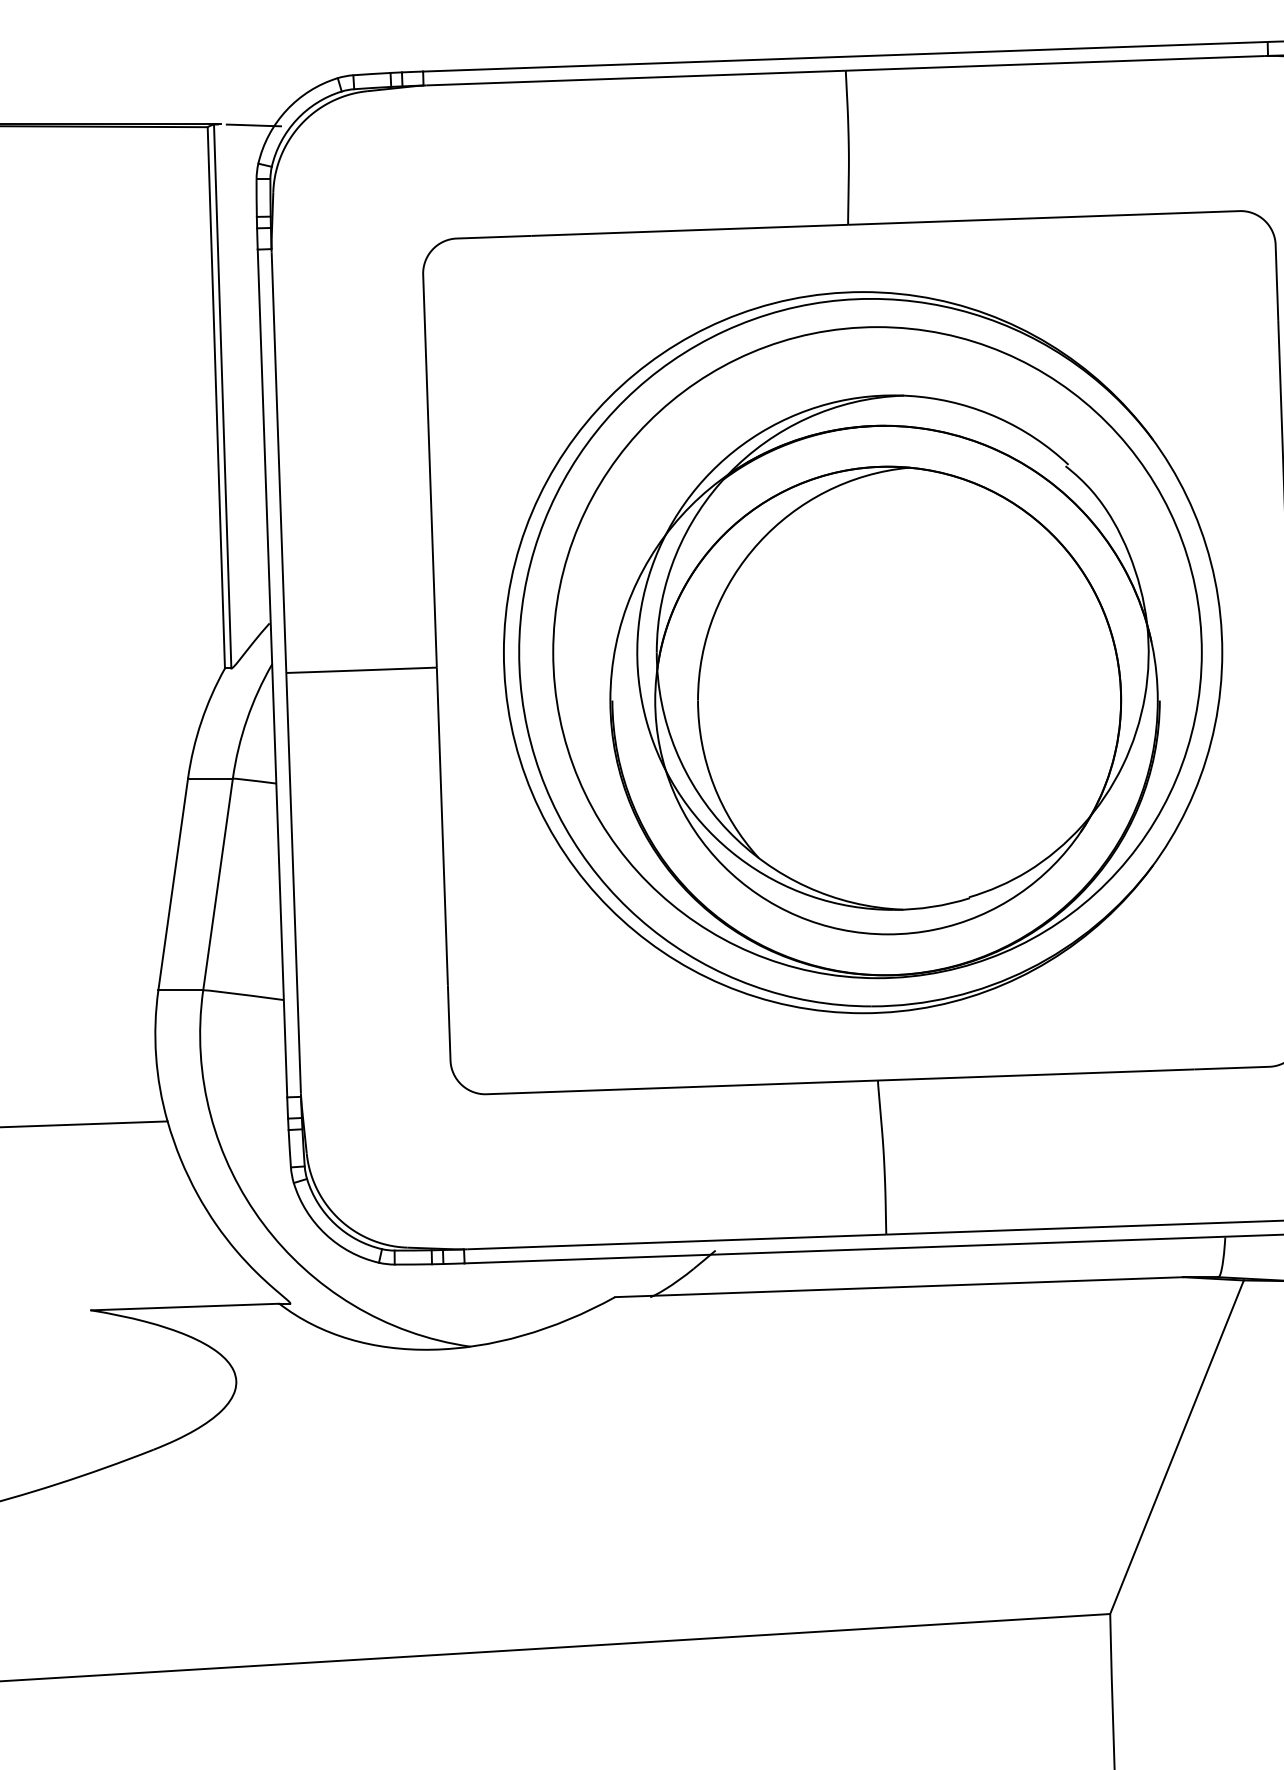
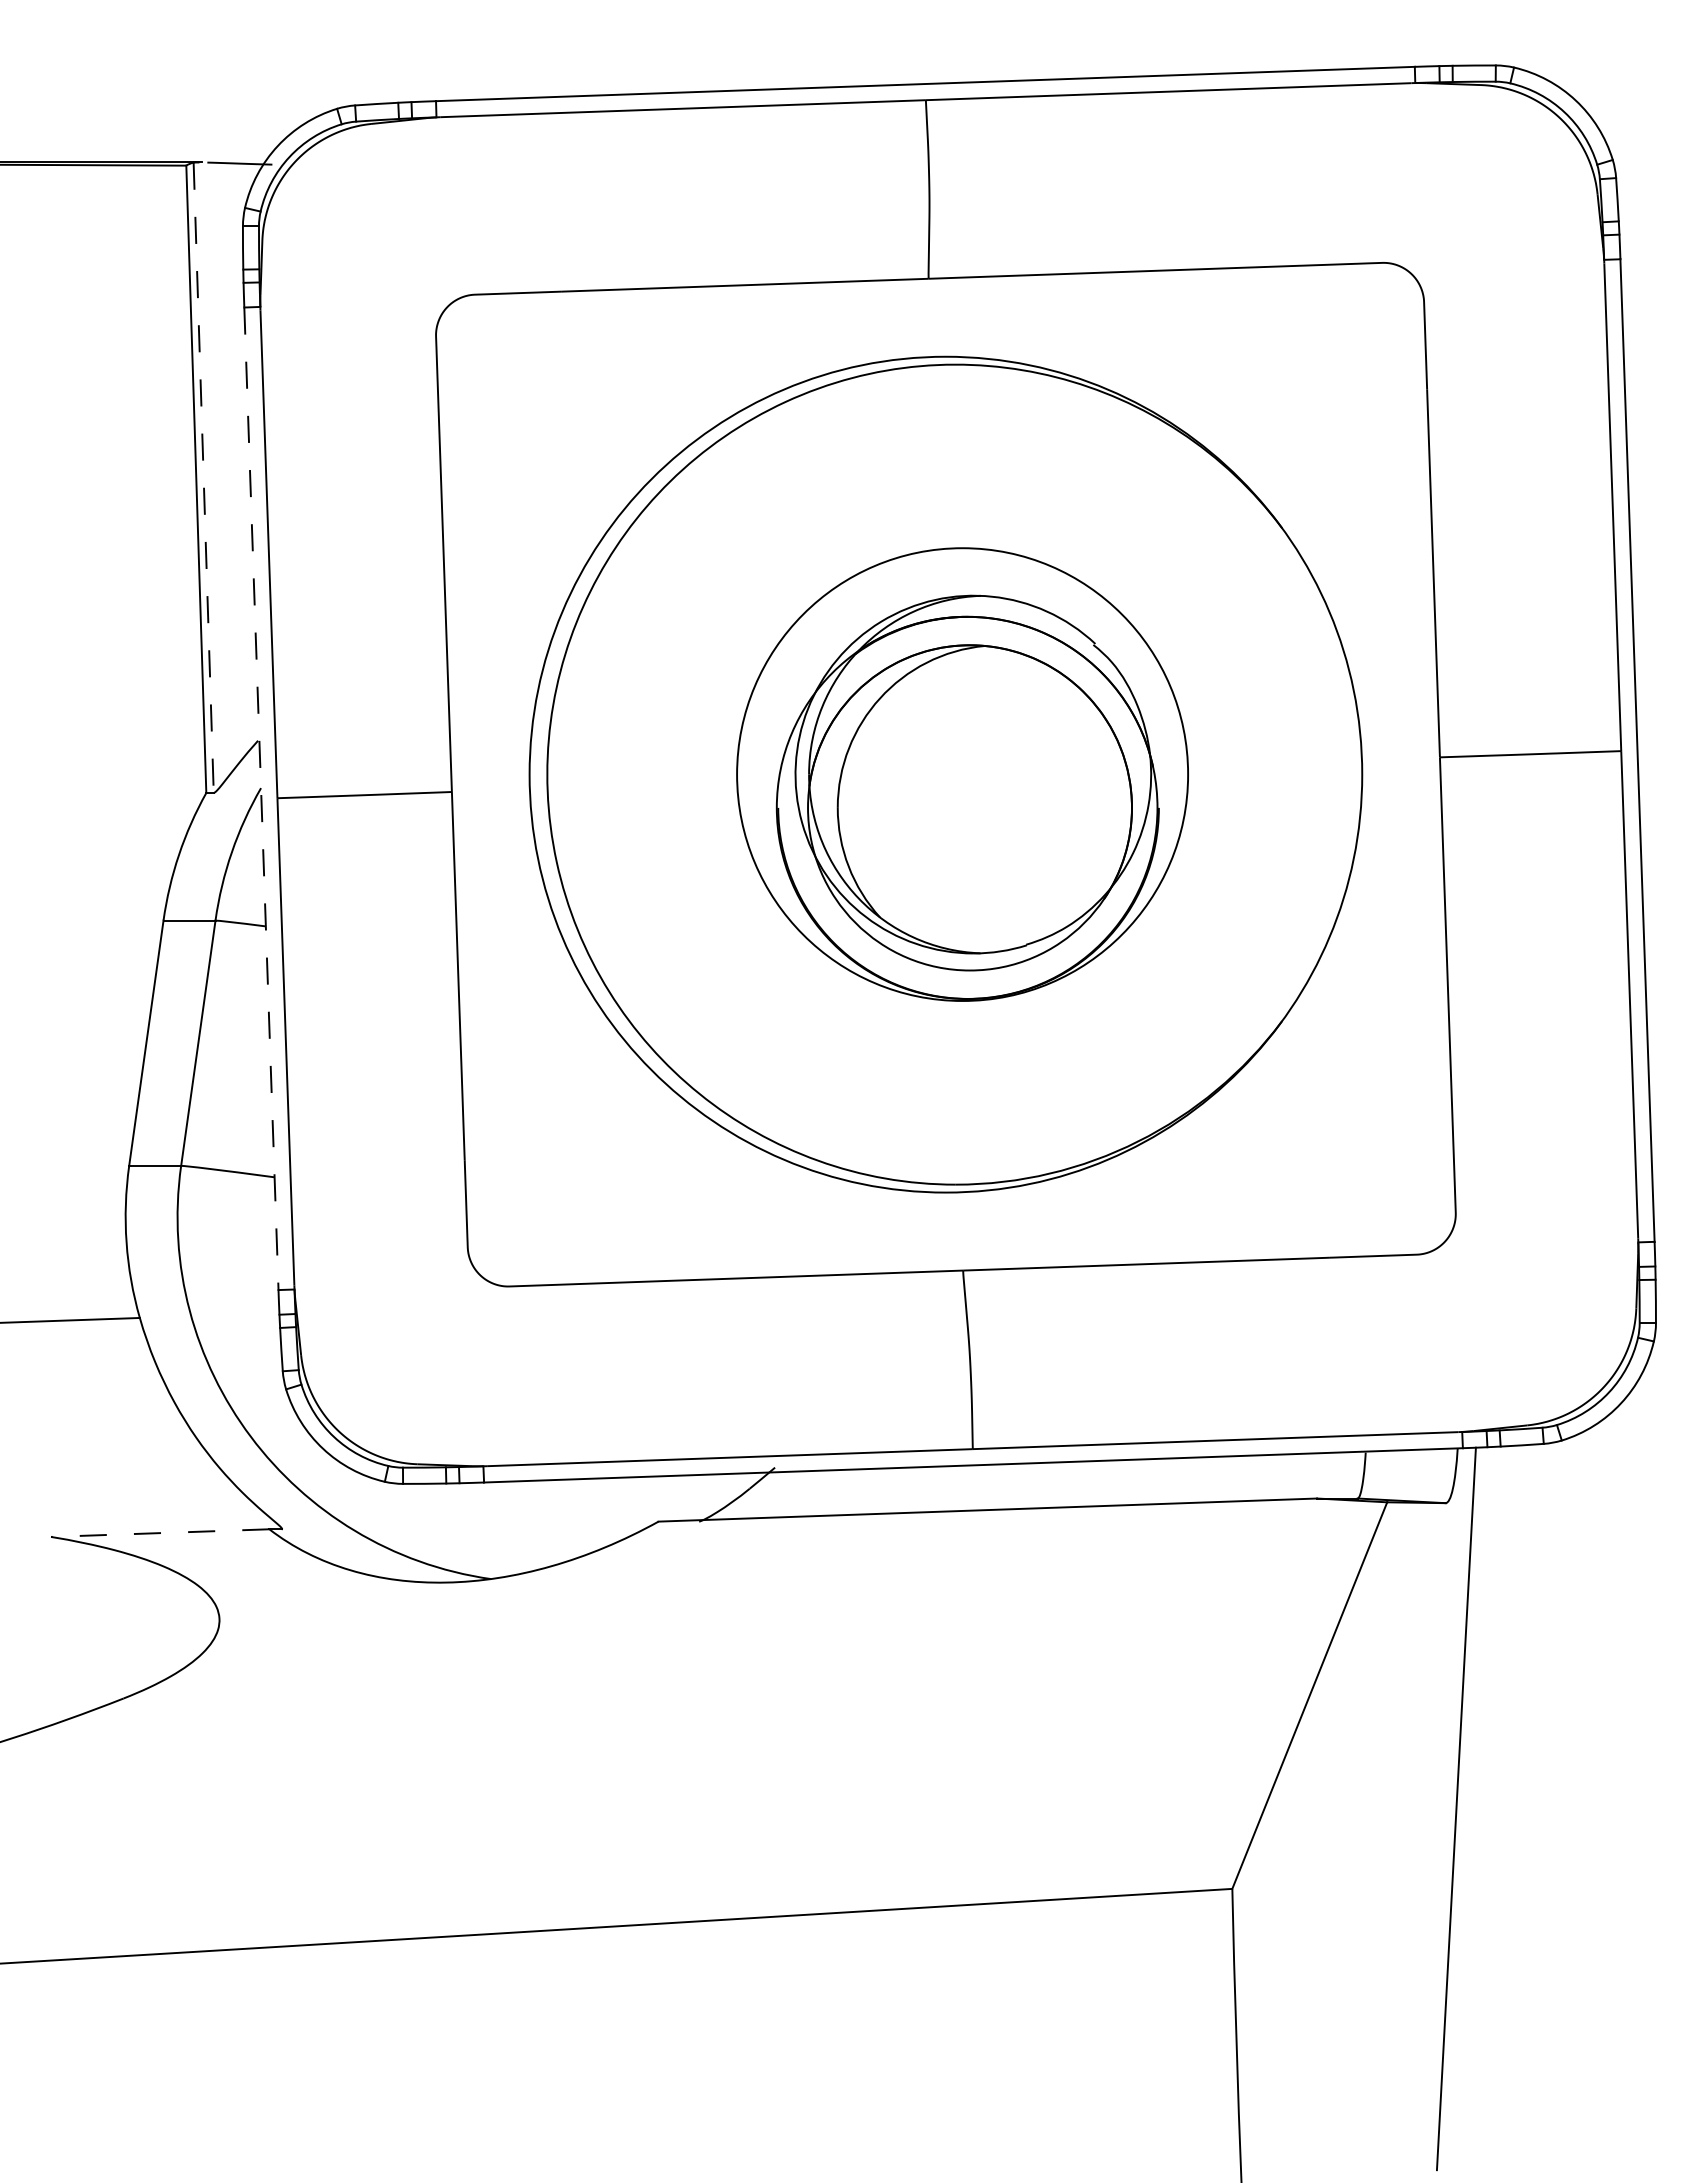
line: (222, 397) -> (203, 478), solid -> dashed
part: (877, 652) -> (962, 774), size x0.6
line: (272, 673) -> (261, 798), solid -> dashed
line: (184, 1307) -> (159, 1533), solid -> dashed

